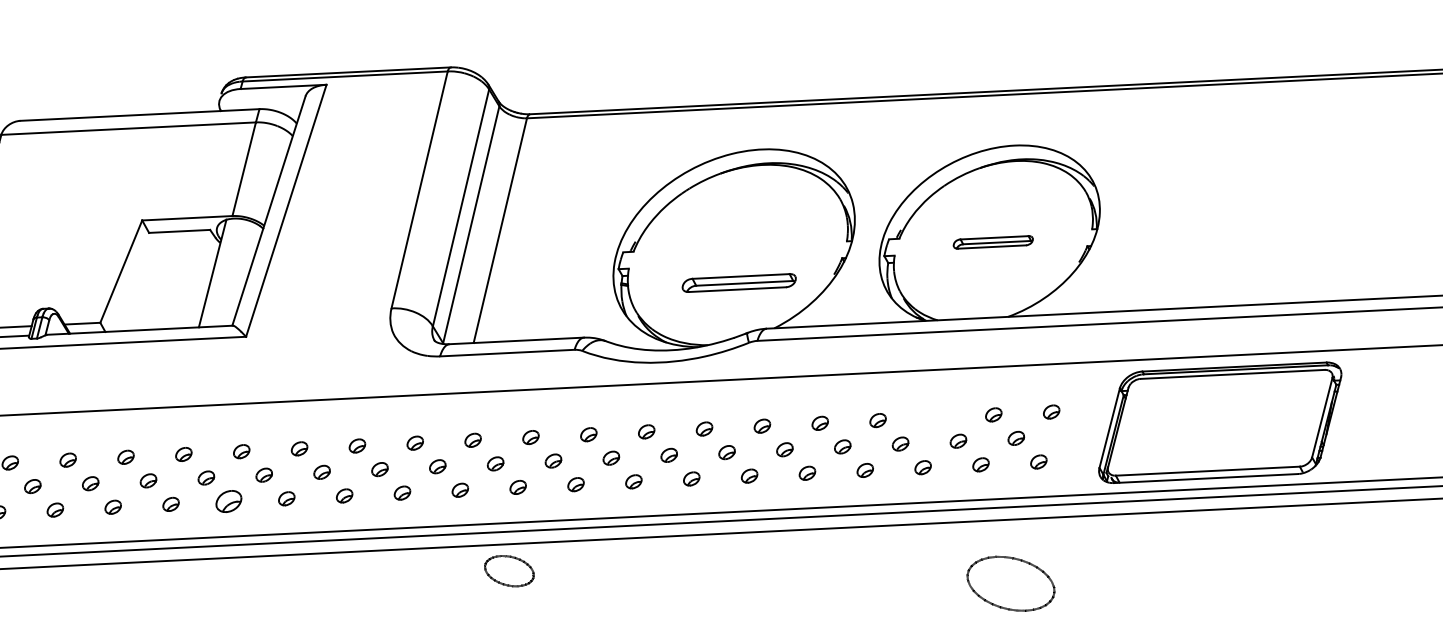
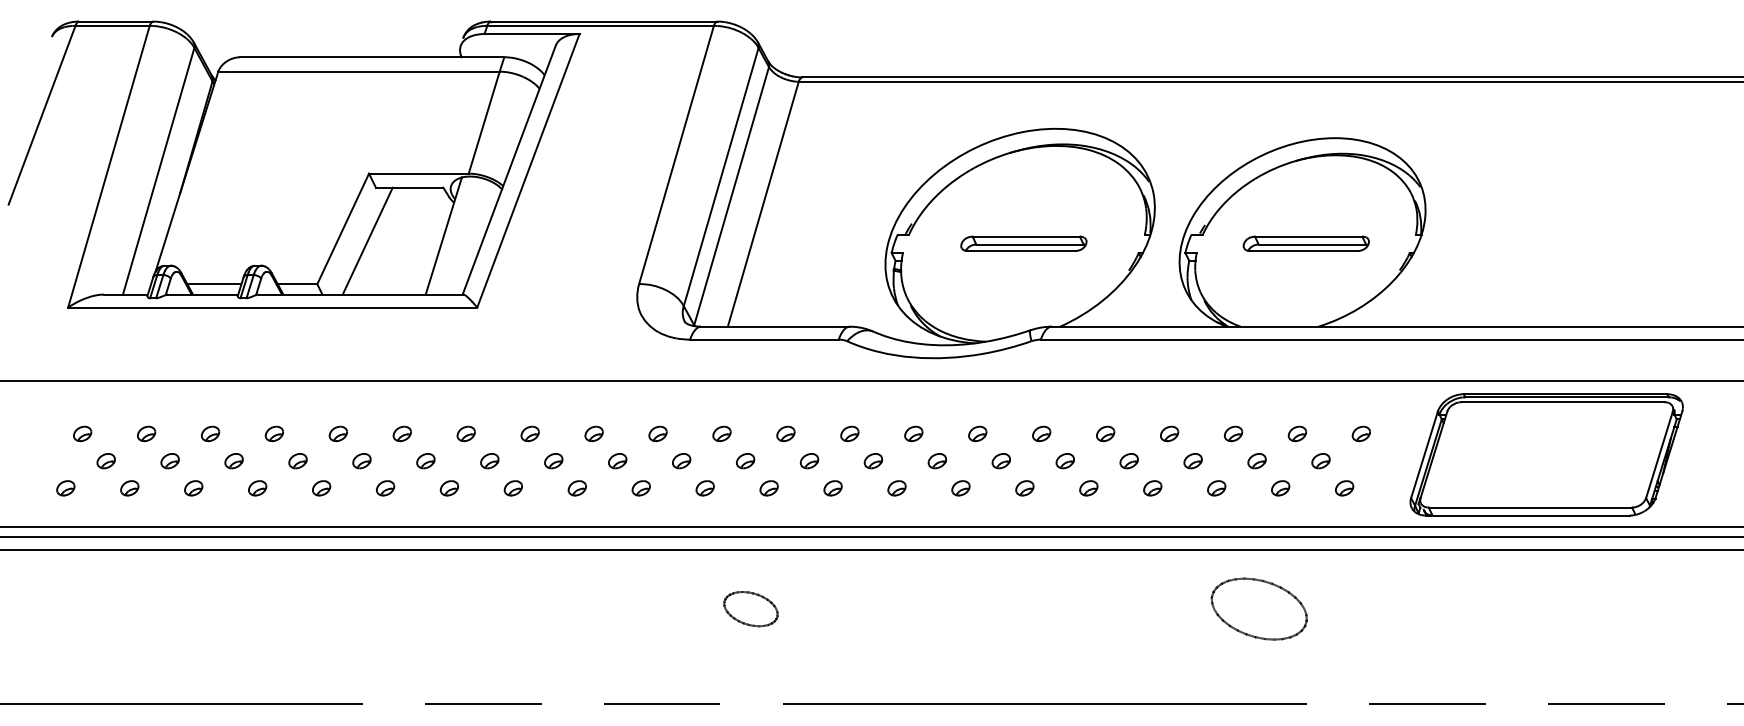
part: (992, 242) -> (1305, 243), size x1.43
line: (143, 281) -> (367, 240), added
part: (738, 282) -> (1023, 243), moved
part: (935, 417) -> (1233, 433), added
part: (228, 501) -> (449, 488), size x0.62
part: (509, 571) -> (750, 609), moved
part: (1010, 583) -> (1258, 608), moved

